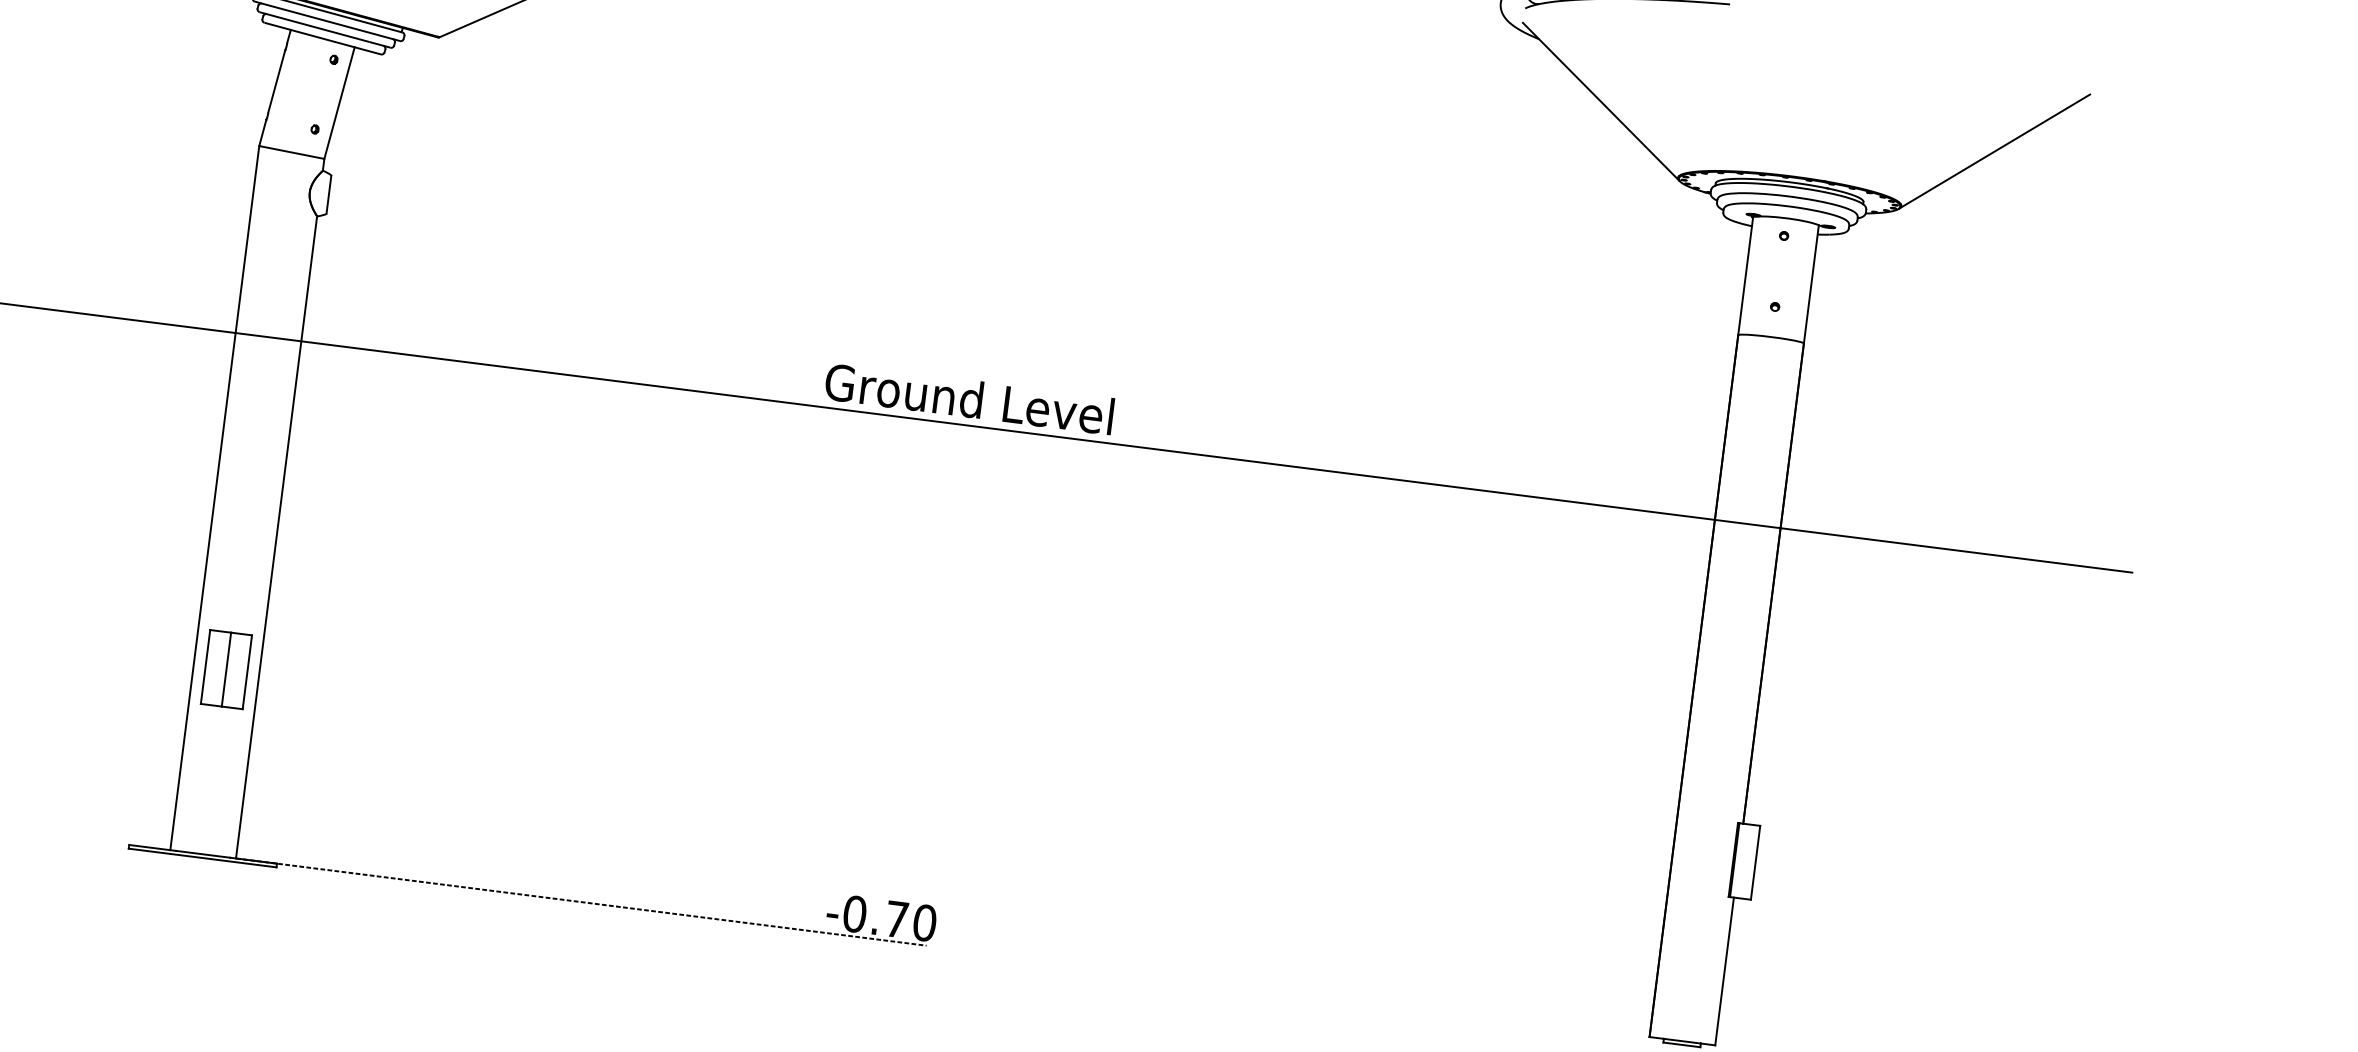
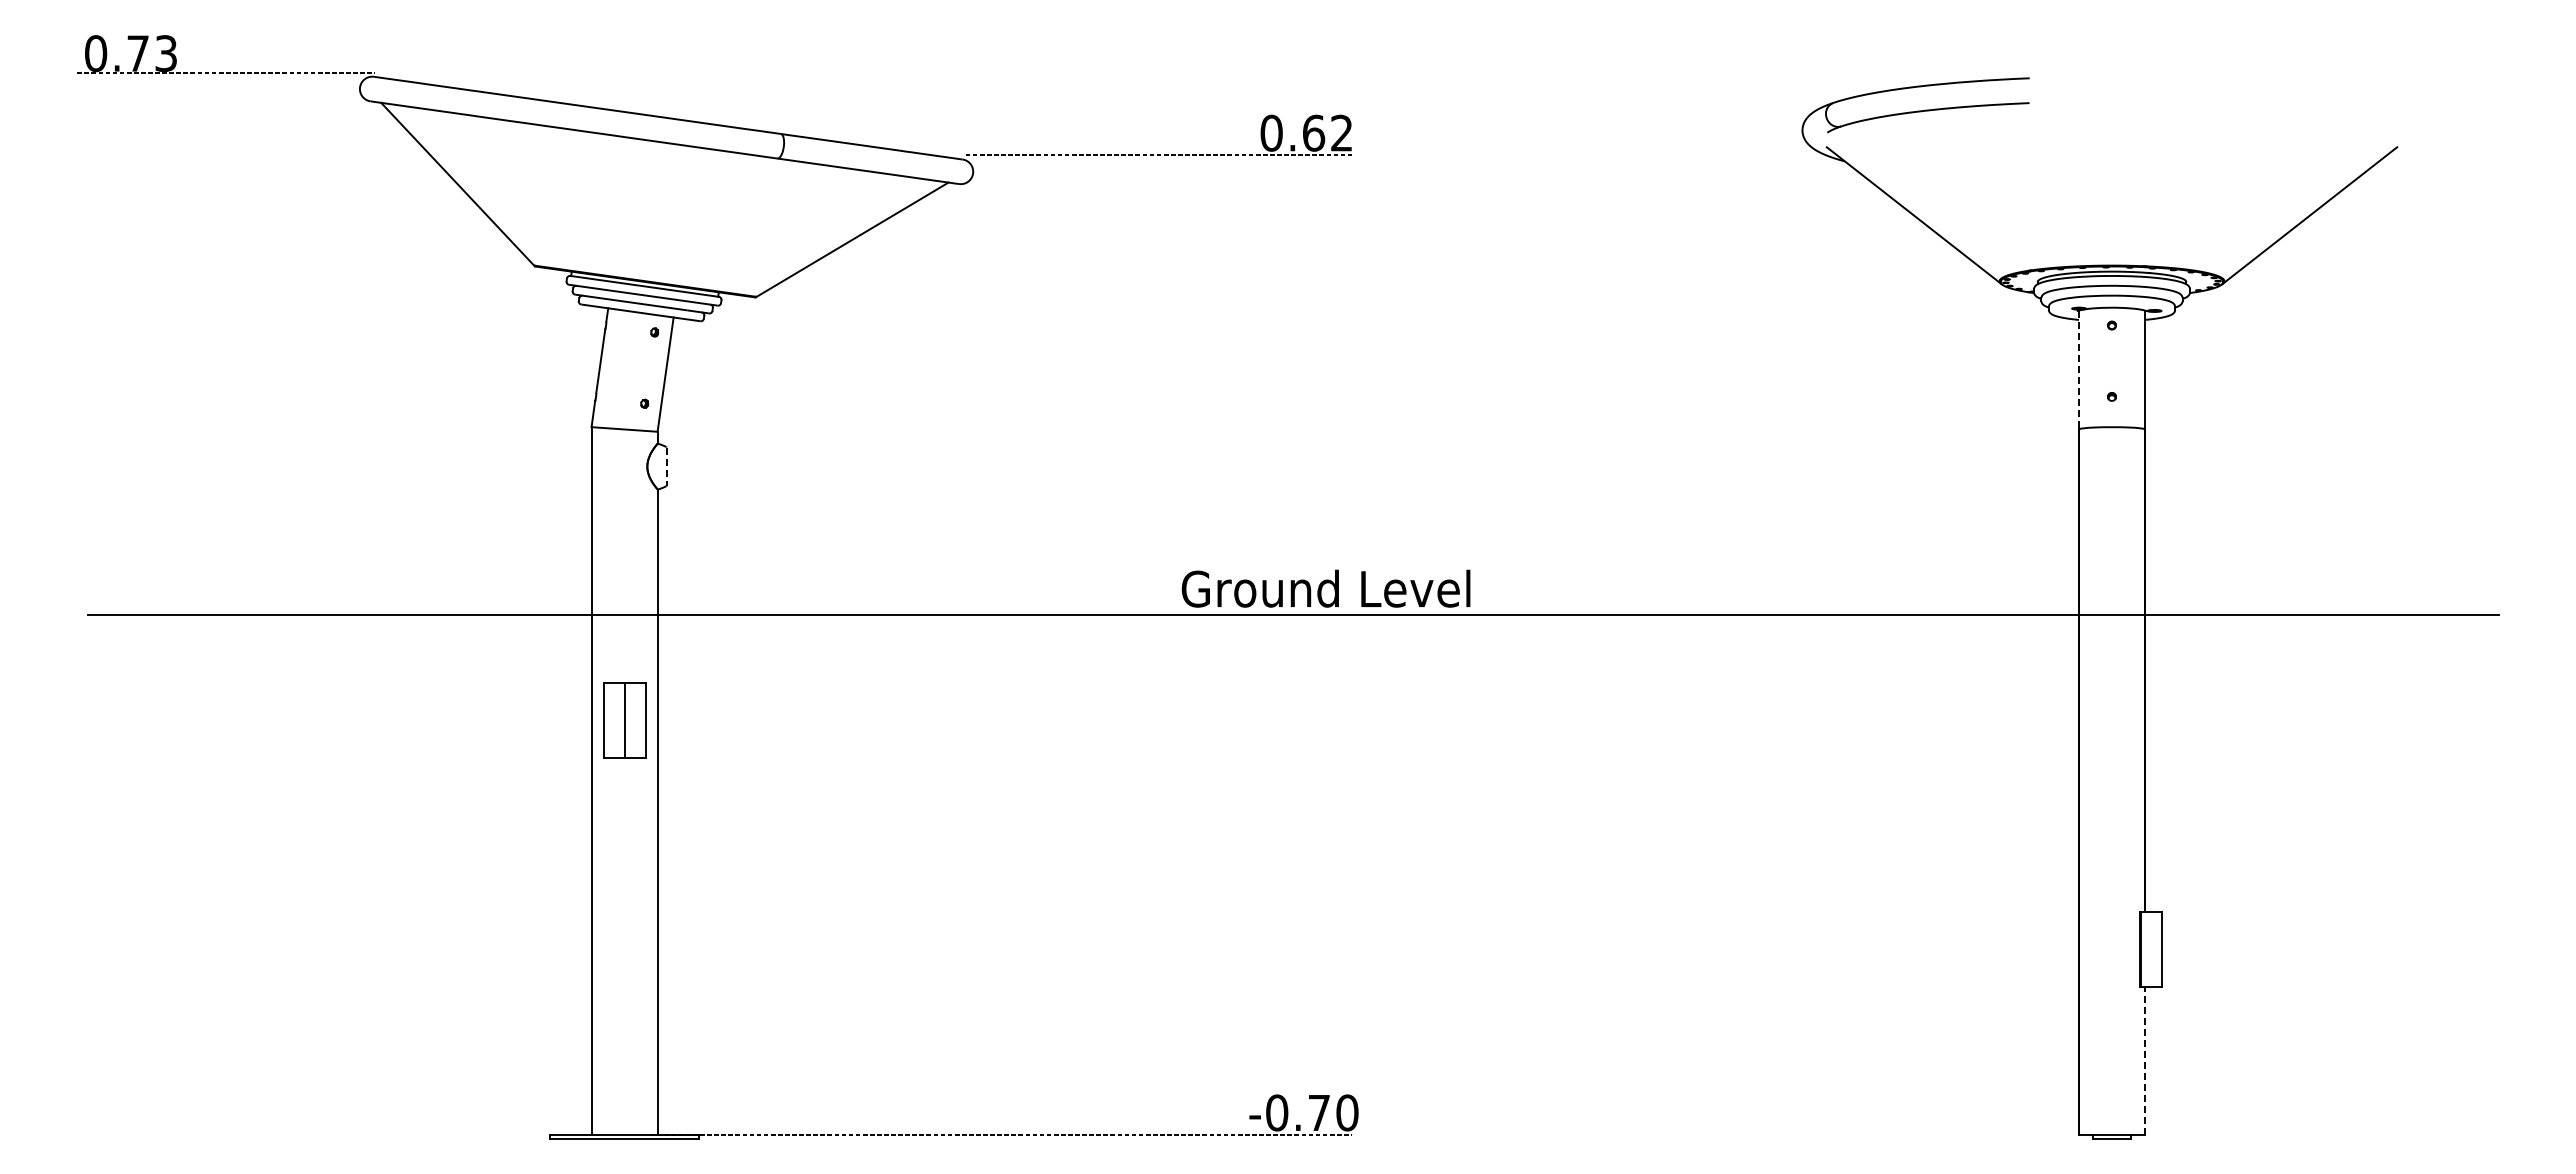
line: (328, 195) -> (666, 467), solid -> dashed
line: (1745, 276) -> (2078, 370), solid -> dashed
part: (226, 669) -> (624, 720), moved
line: (1725, 971) -> (2145, 1060), solid -> dashed

